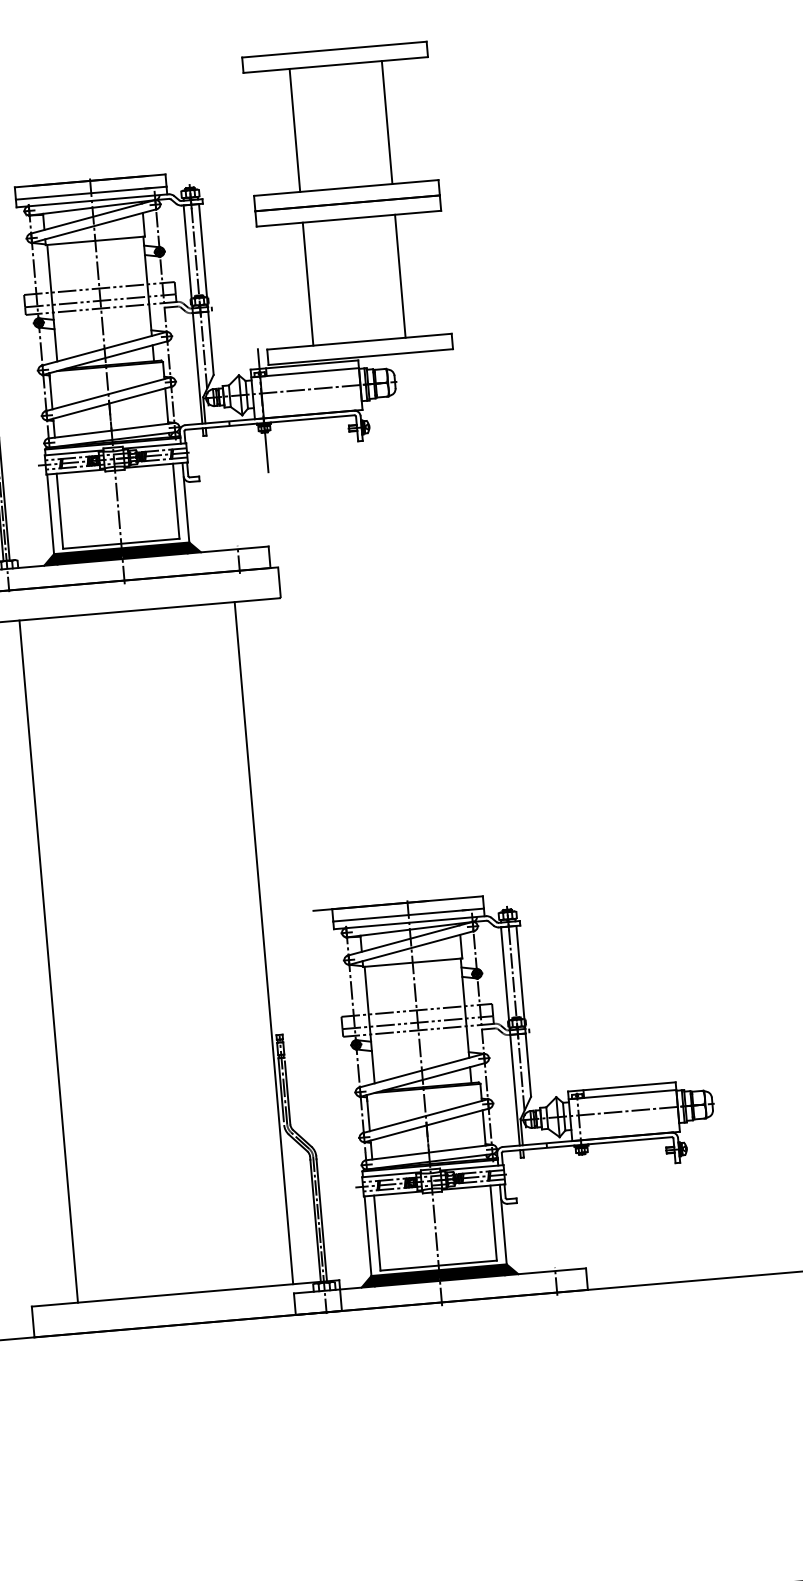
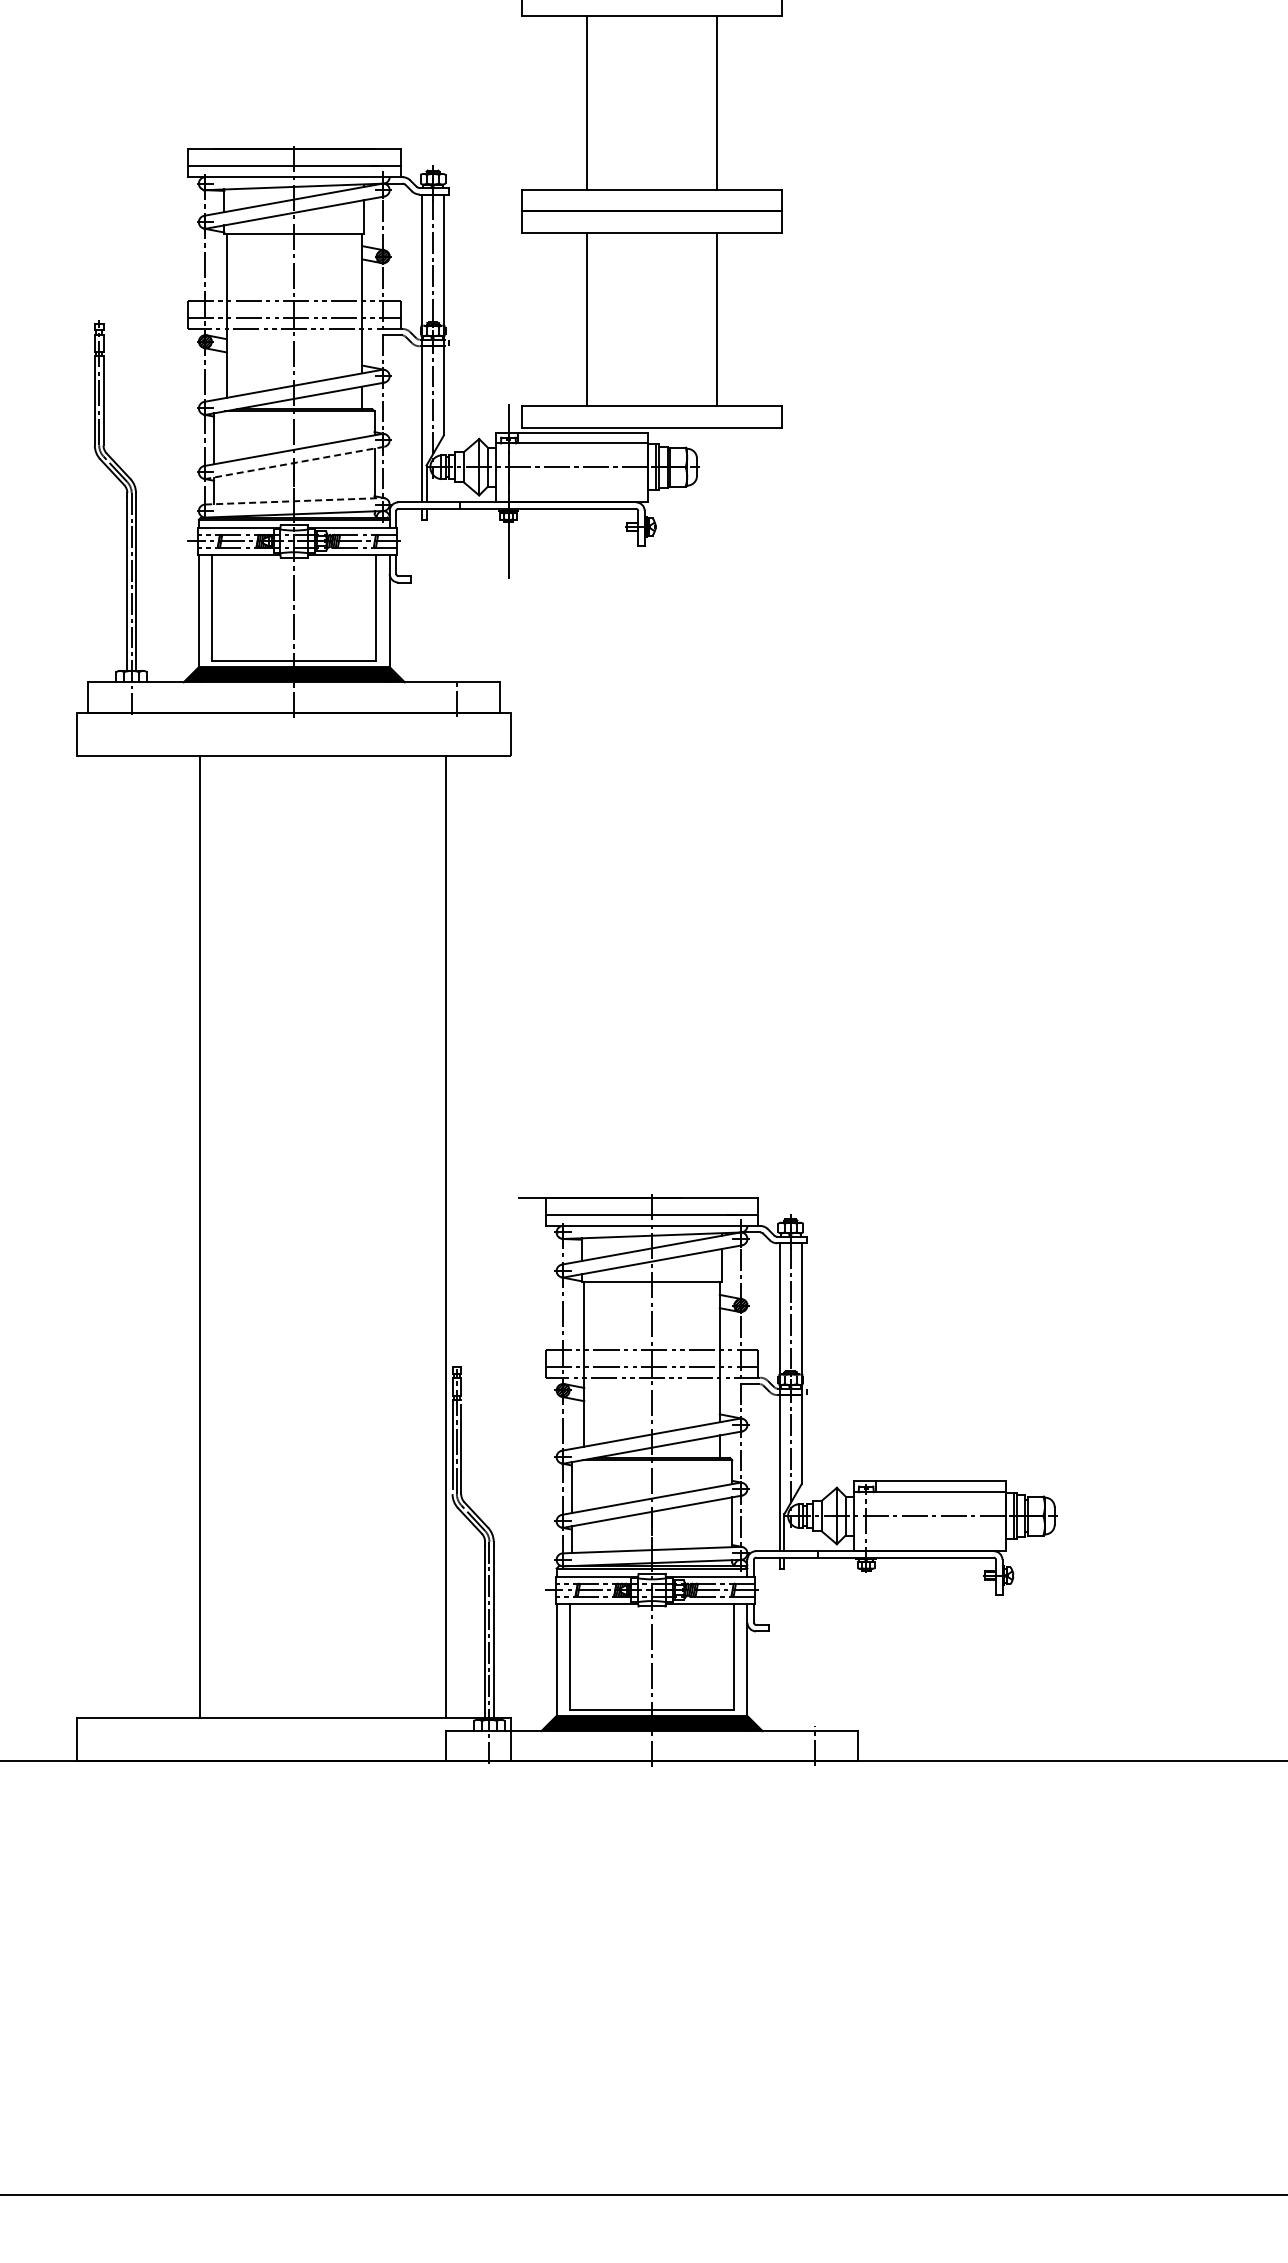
line: (109, 403) -> (294, 462), solid -> dashed
line: (111, 430) -> (294, 501), solid -> dashed
line: (48, 961) -> (199, 1237), moved

